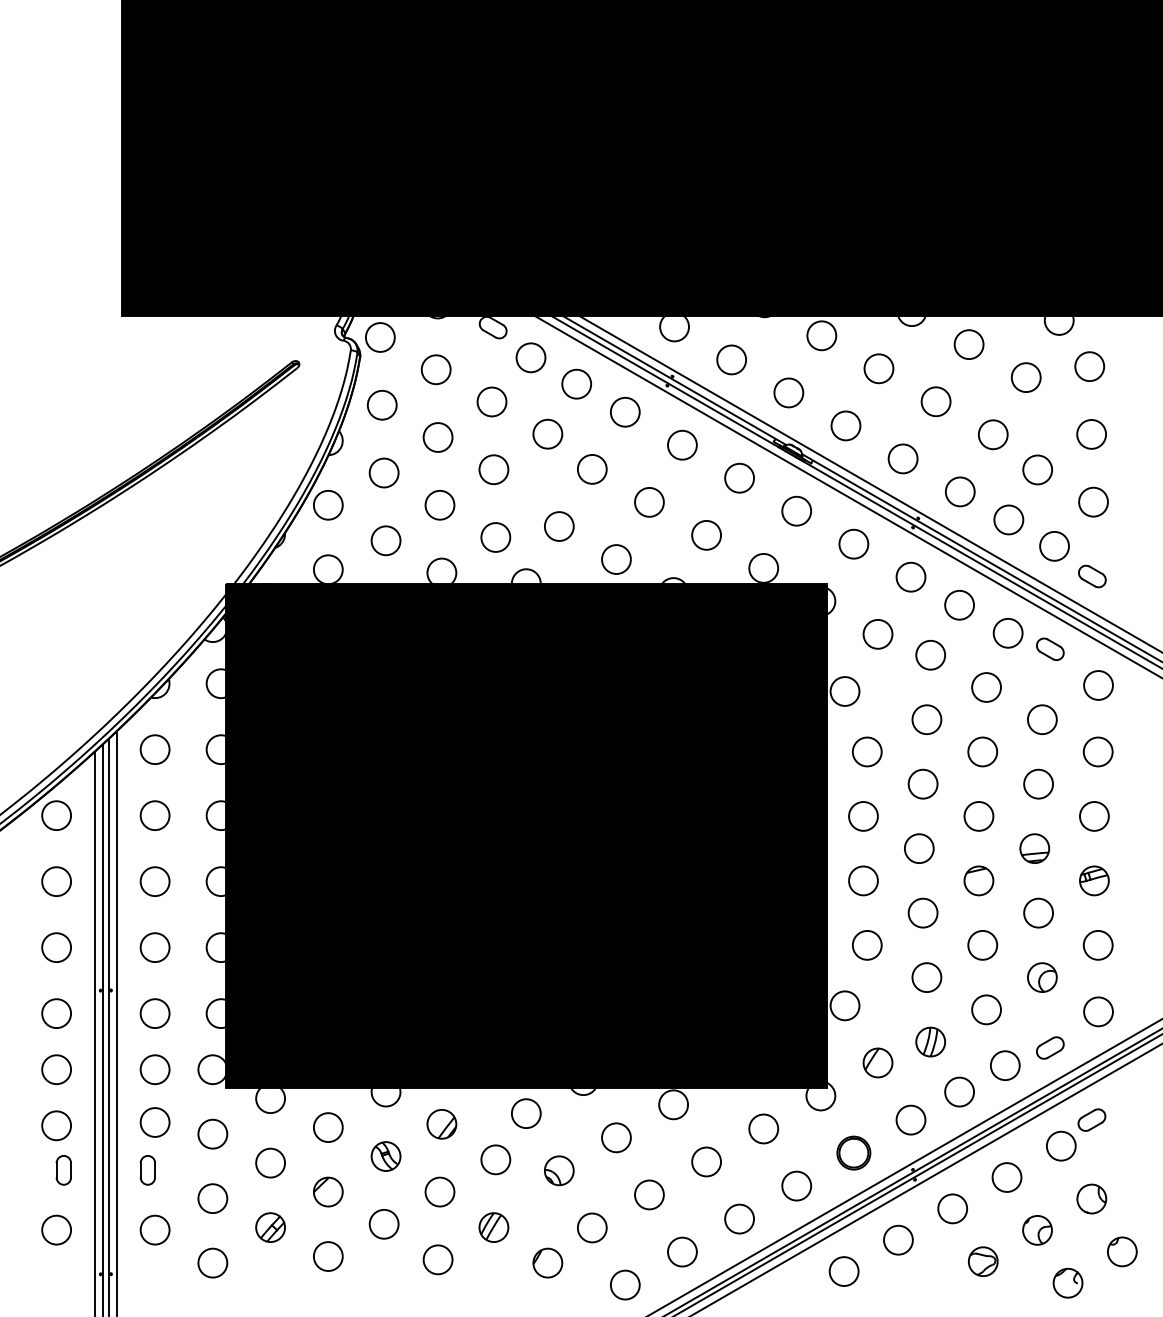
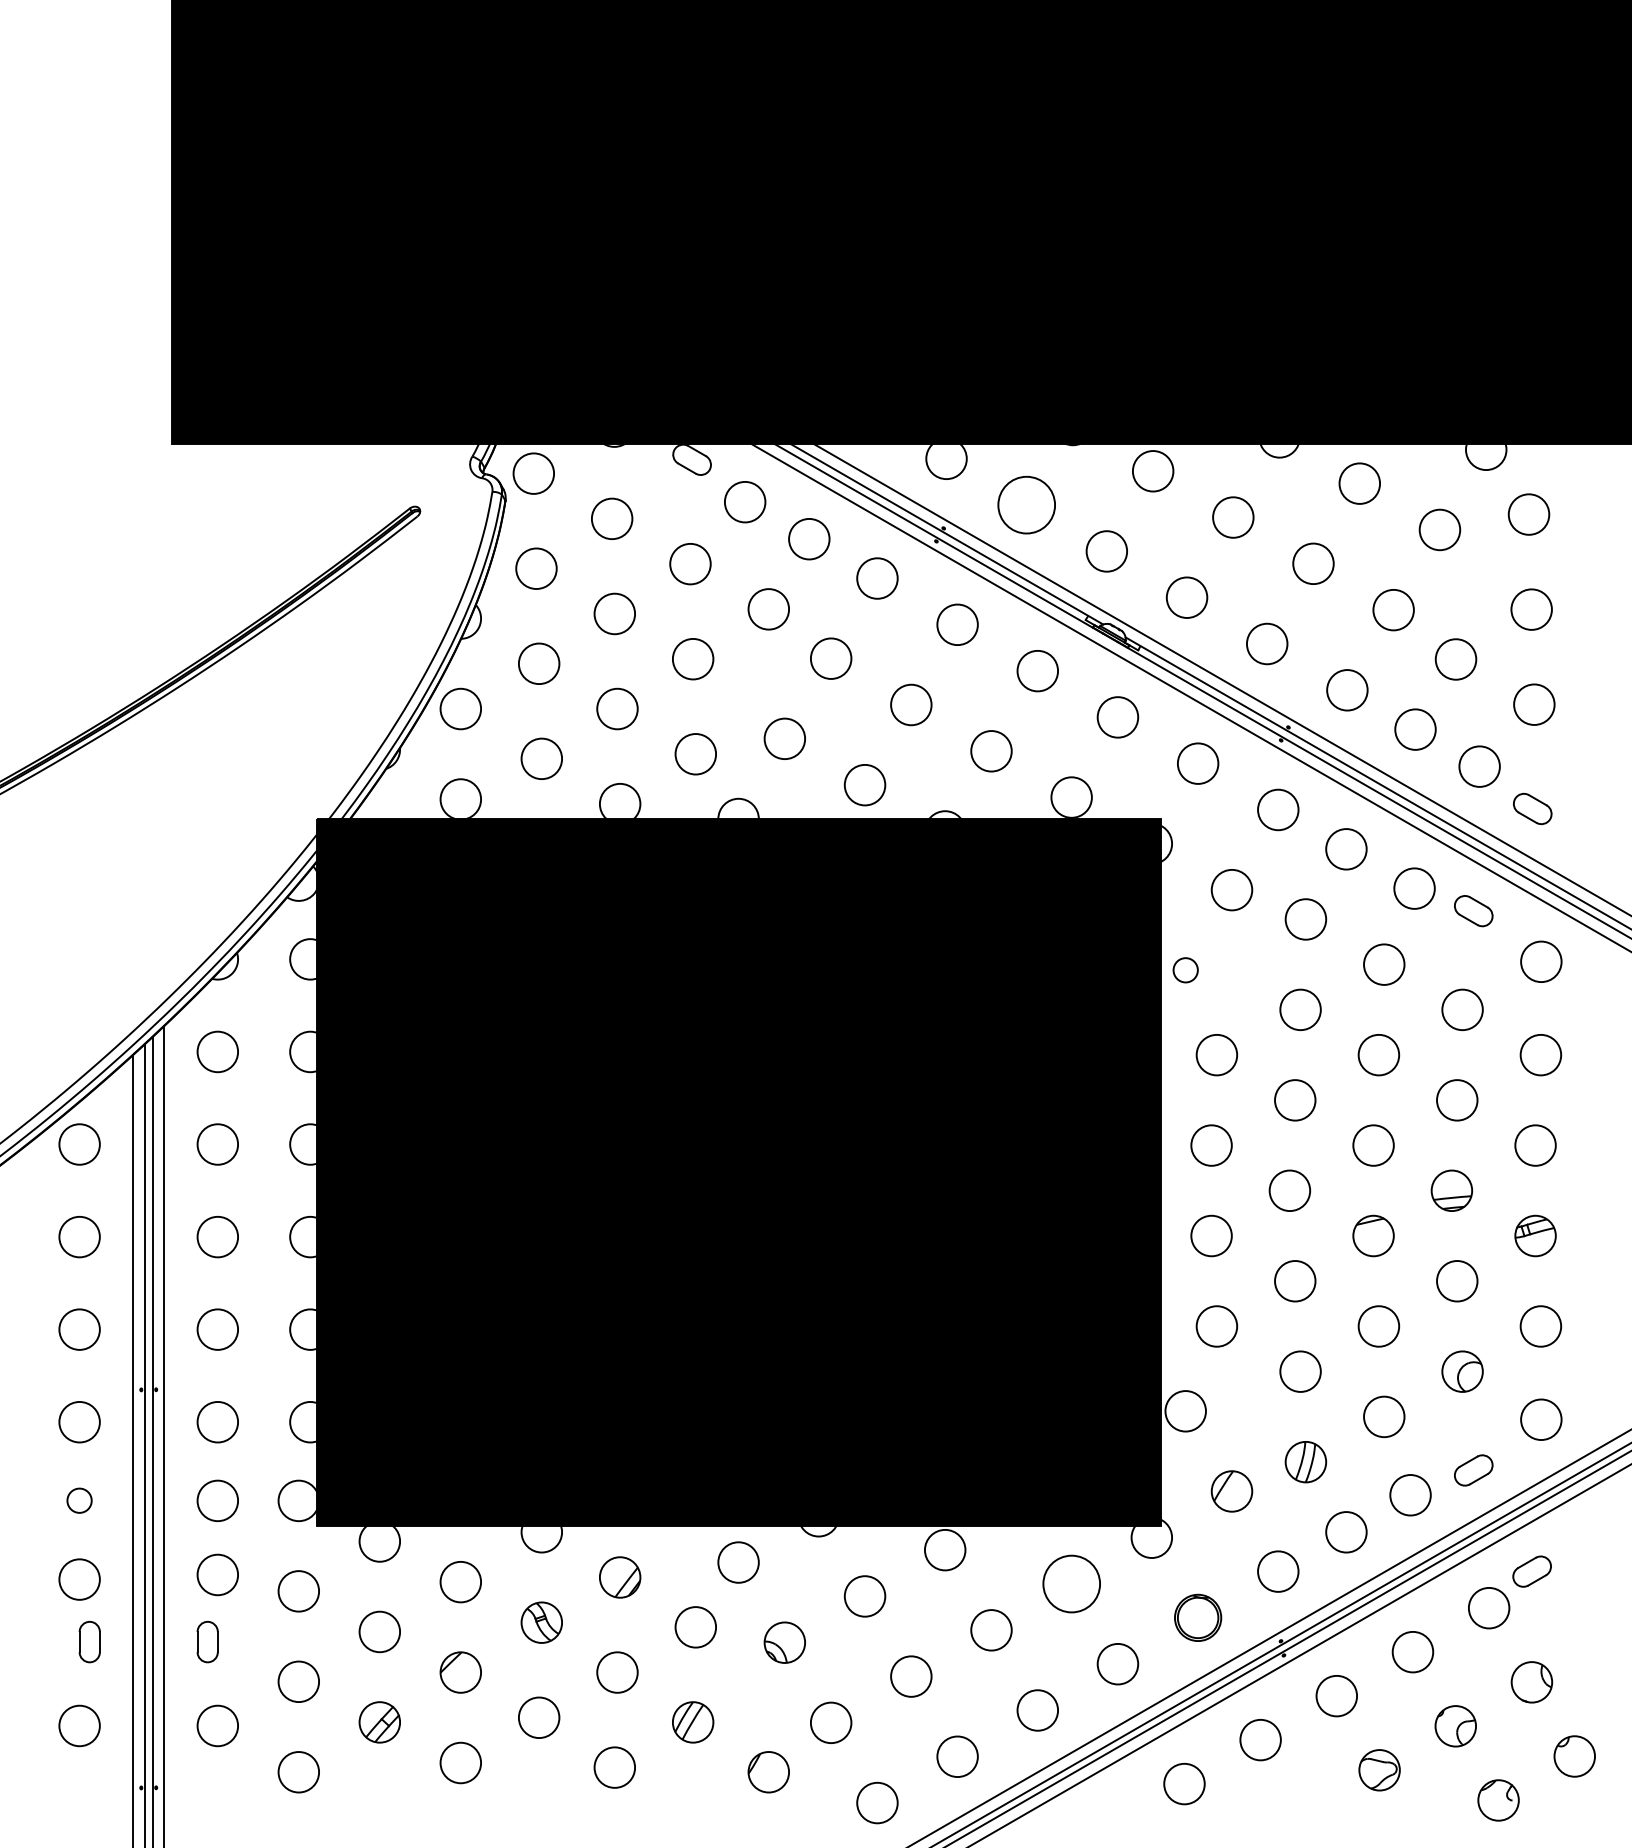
circle: (731, 359) -> (1026, 504), size x1.4
circle: (844, 691) -> (1185, 970), size x0.6
circle: (56, 1069) -> (79, 1500), size x0.6
circle: (763, 1128) -> (1071, 1583), size x1.4

